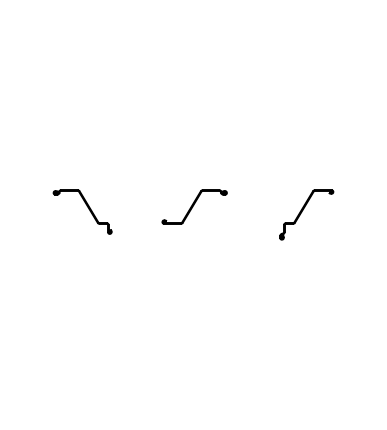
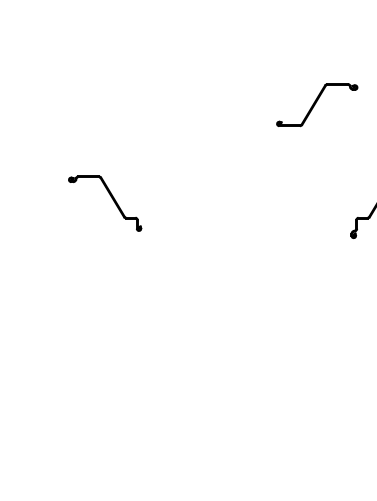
part: (194, 206) -> (317, 104), moved

